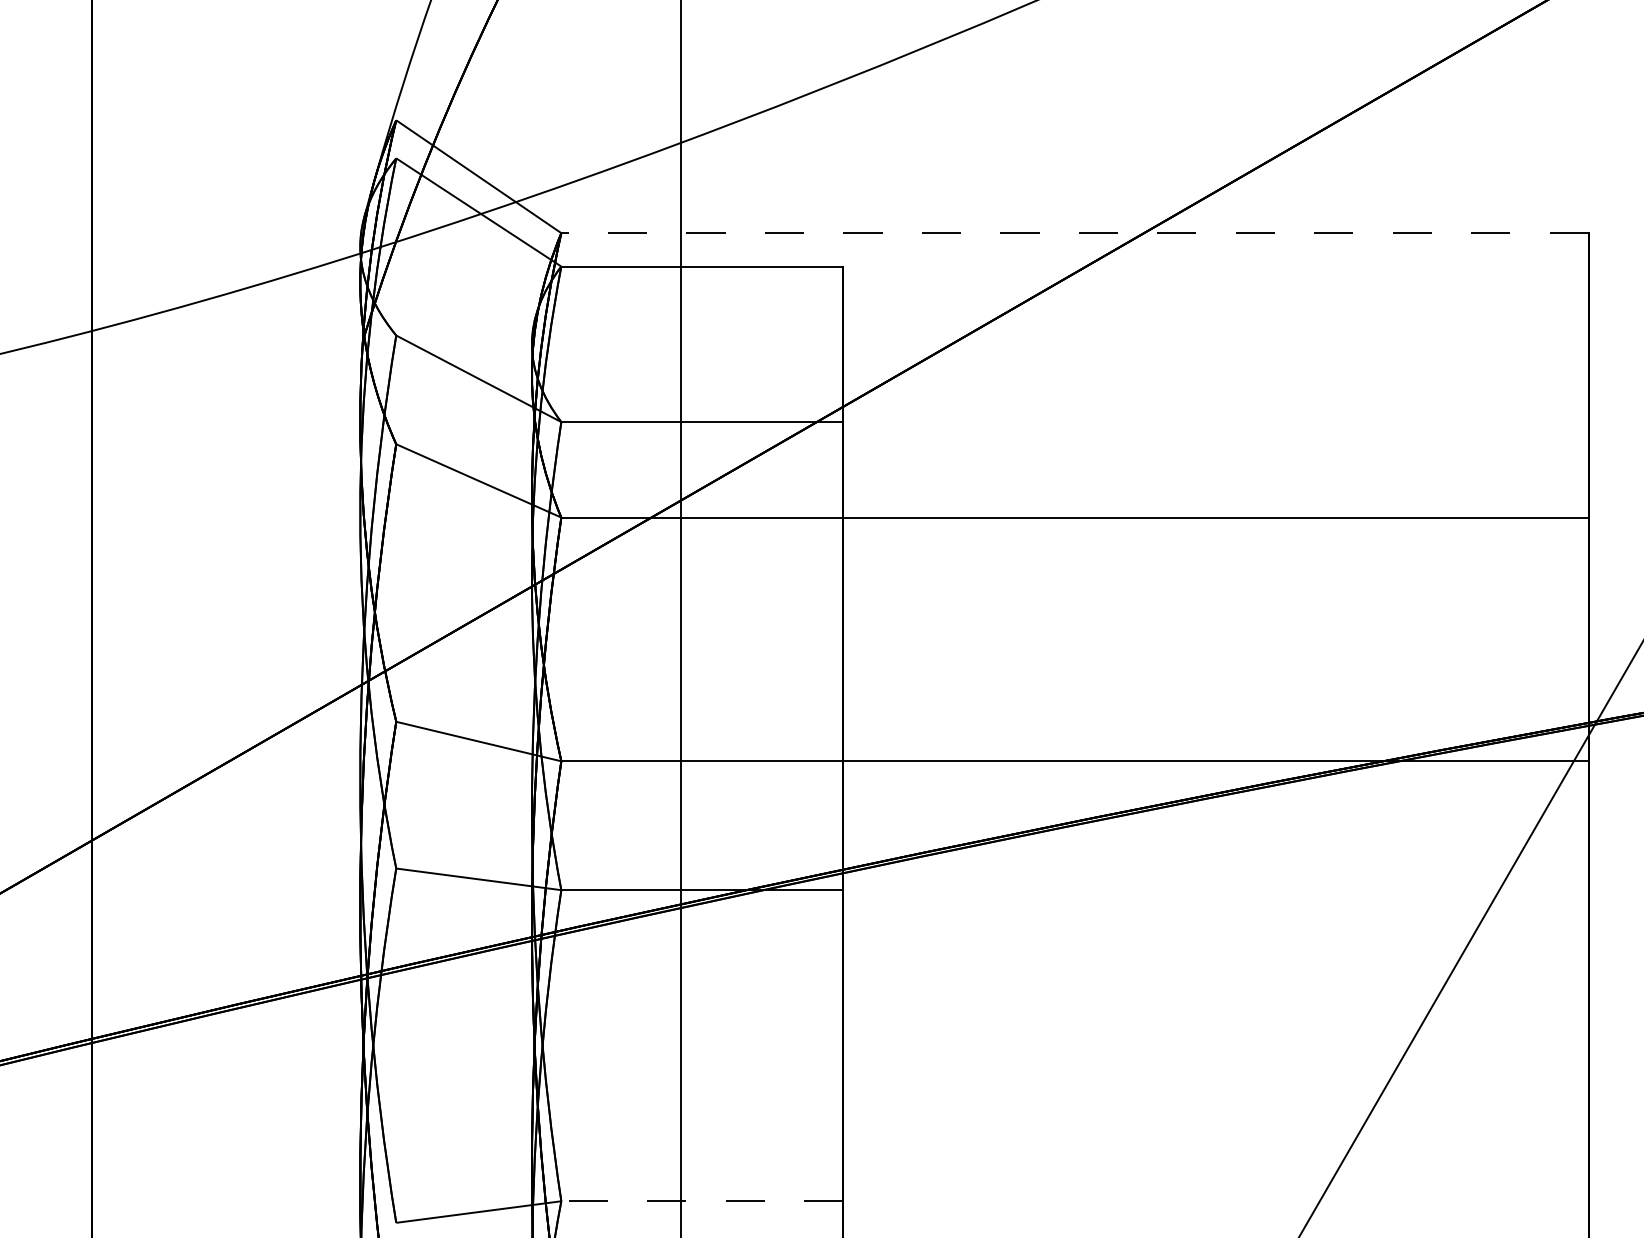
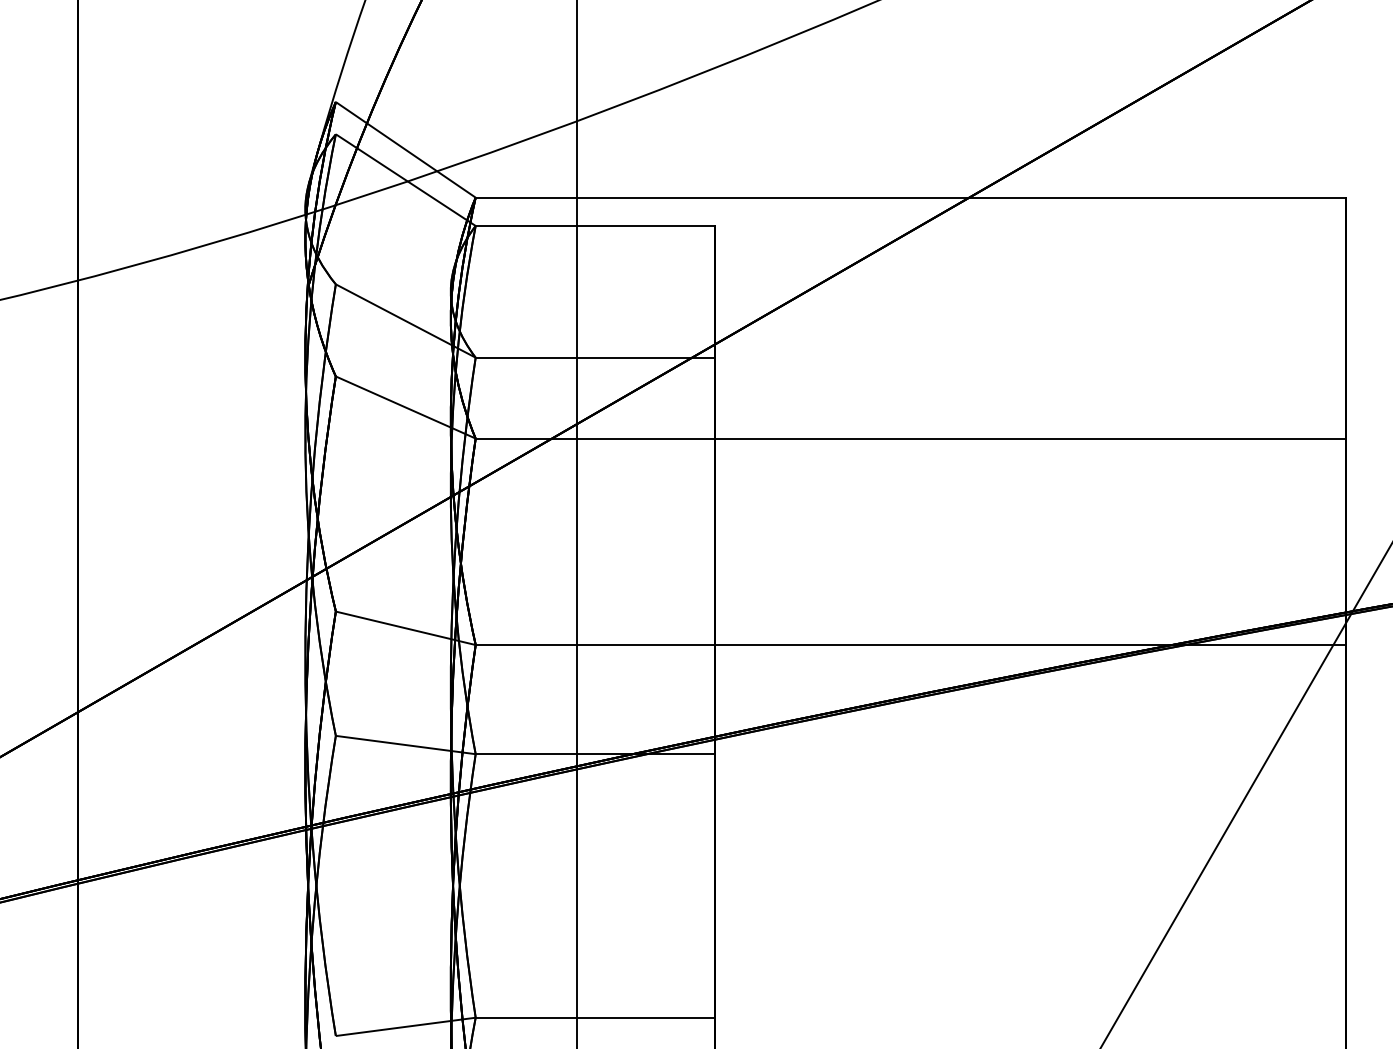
line: (1074, 232) -> (910, 197), dashed -> solid
line: (701, 1200) -> (594, 1017), dashed -> solid

